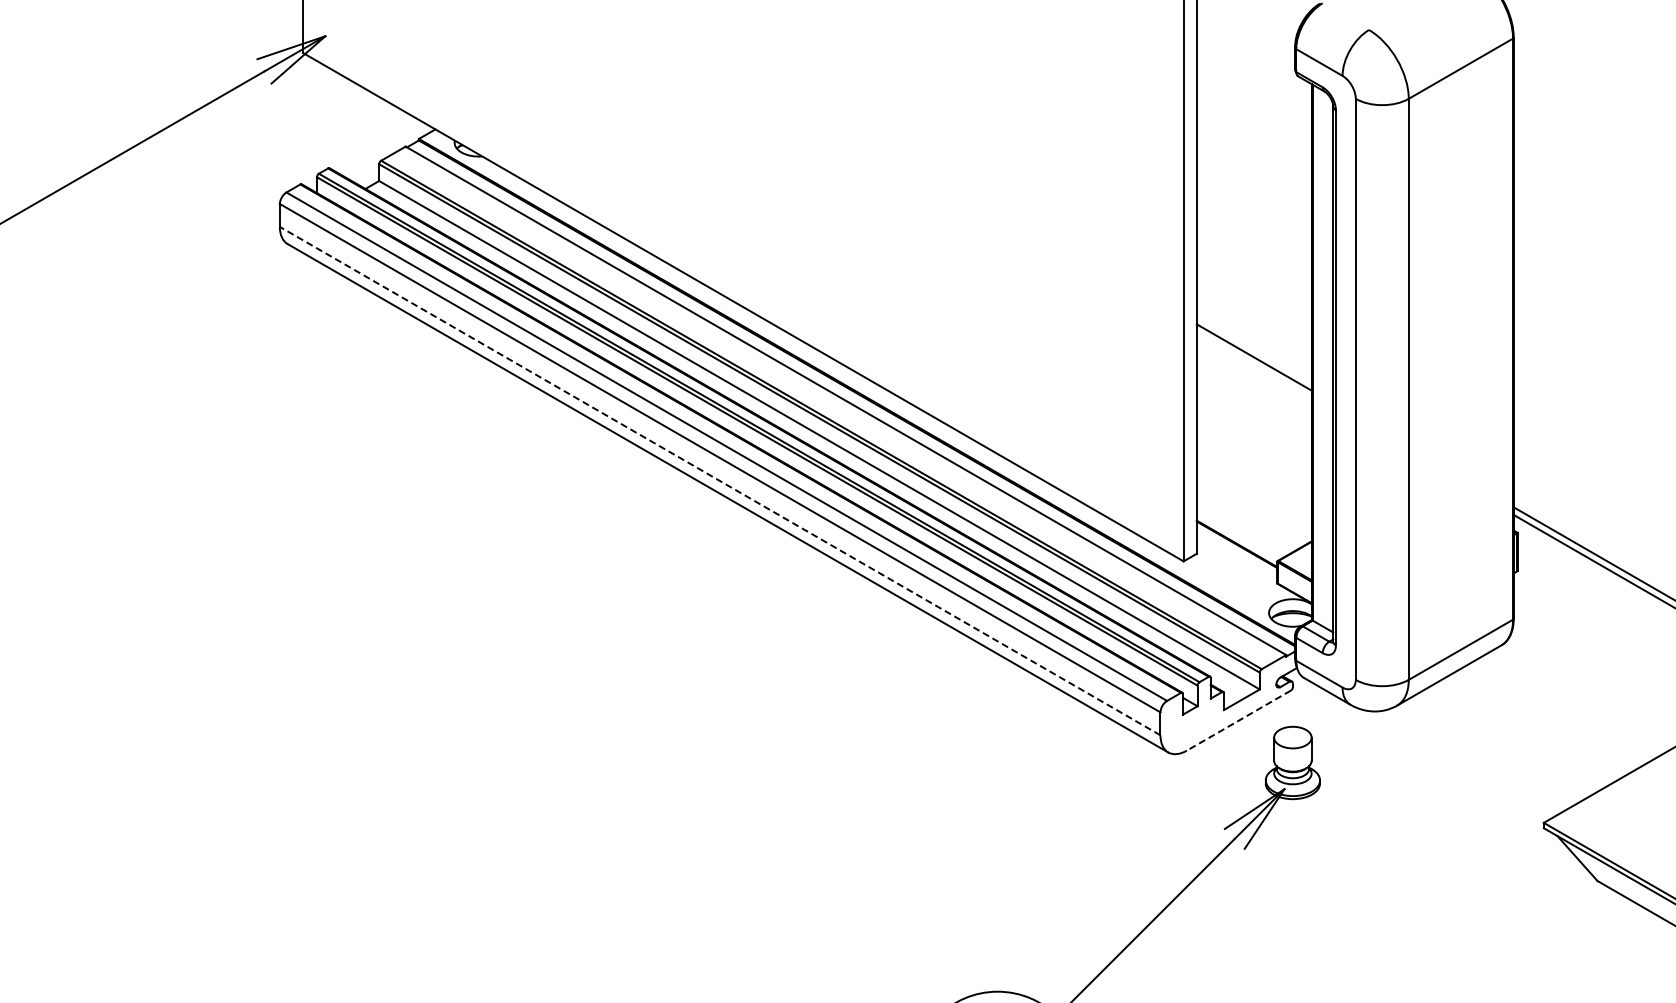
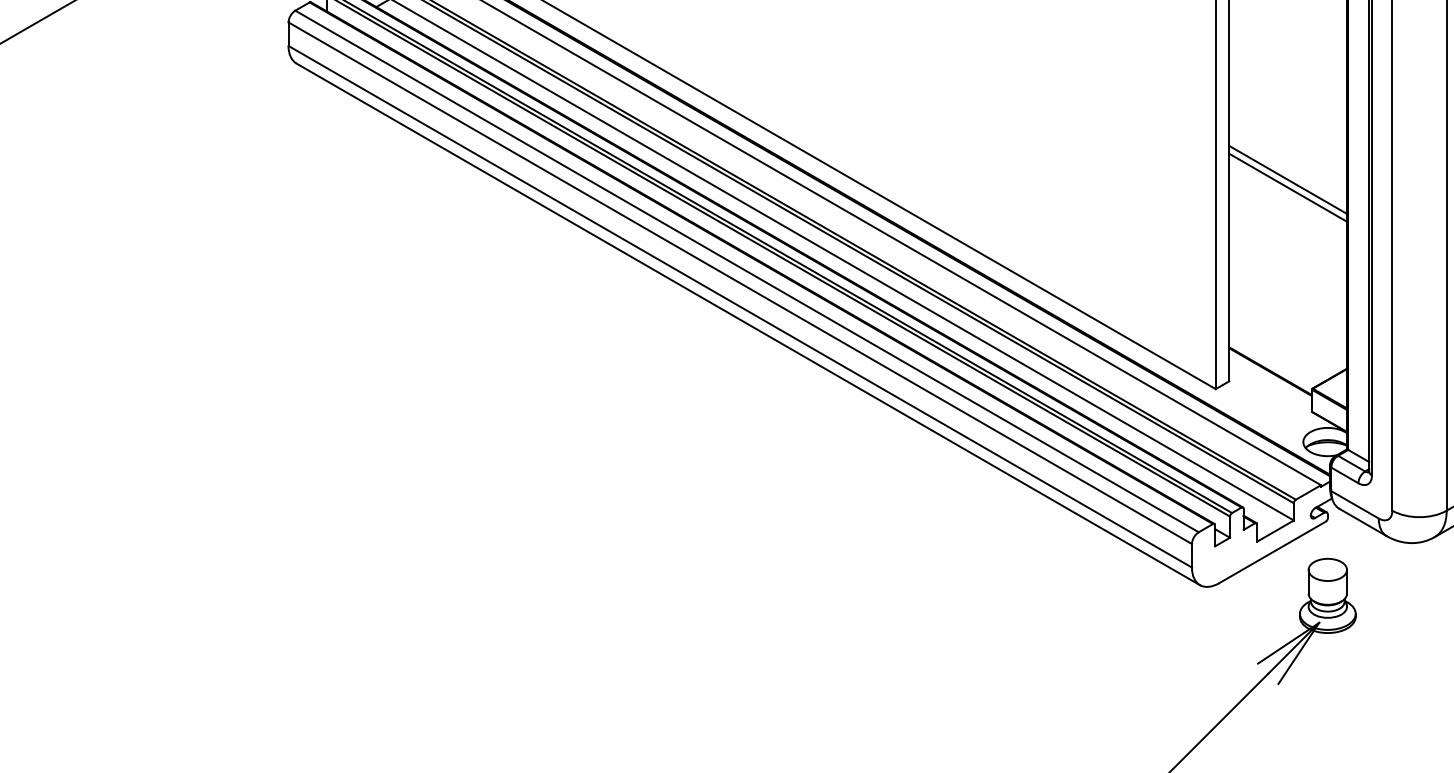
line: (1253, 365) -> (1287, 188), added
line: (719, 480) -> (739, 306), dashed -> solid
line: (1238, 720) -> (1272, 552), dashed -> solid

